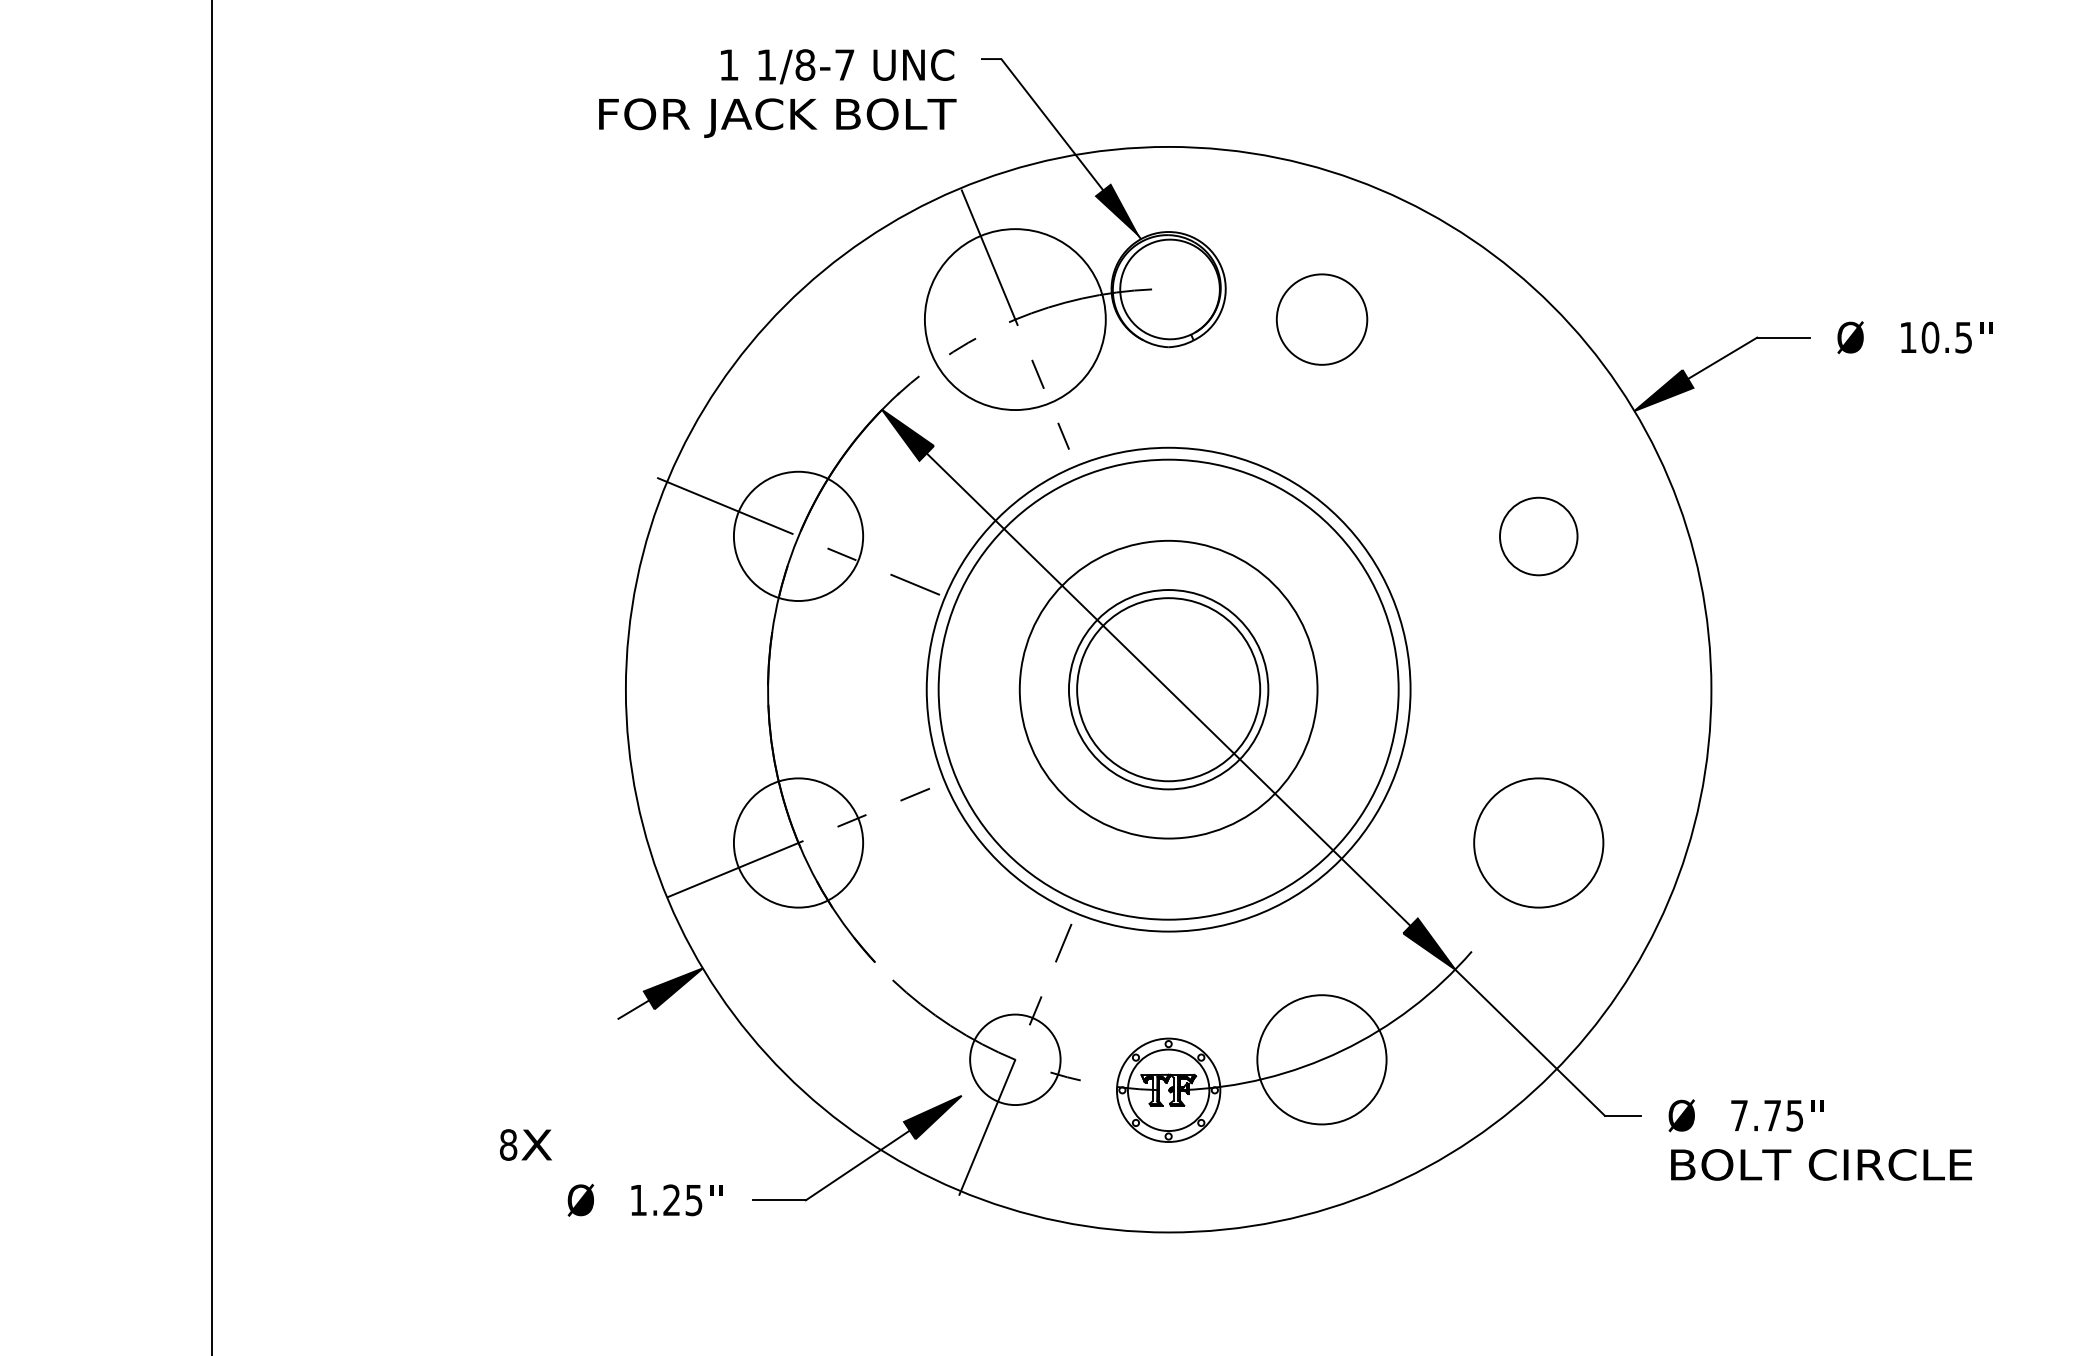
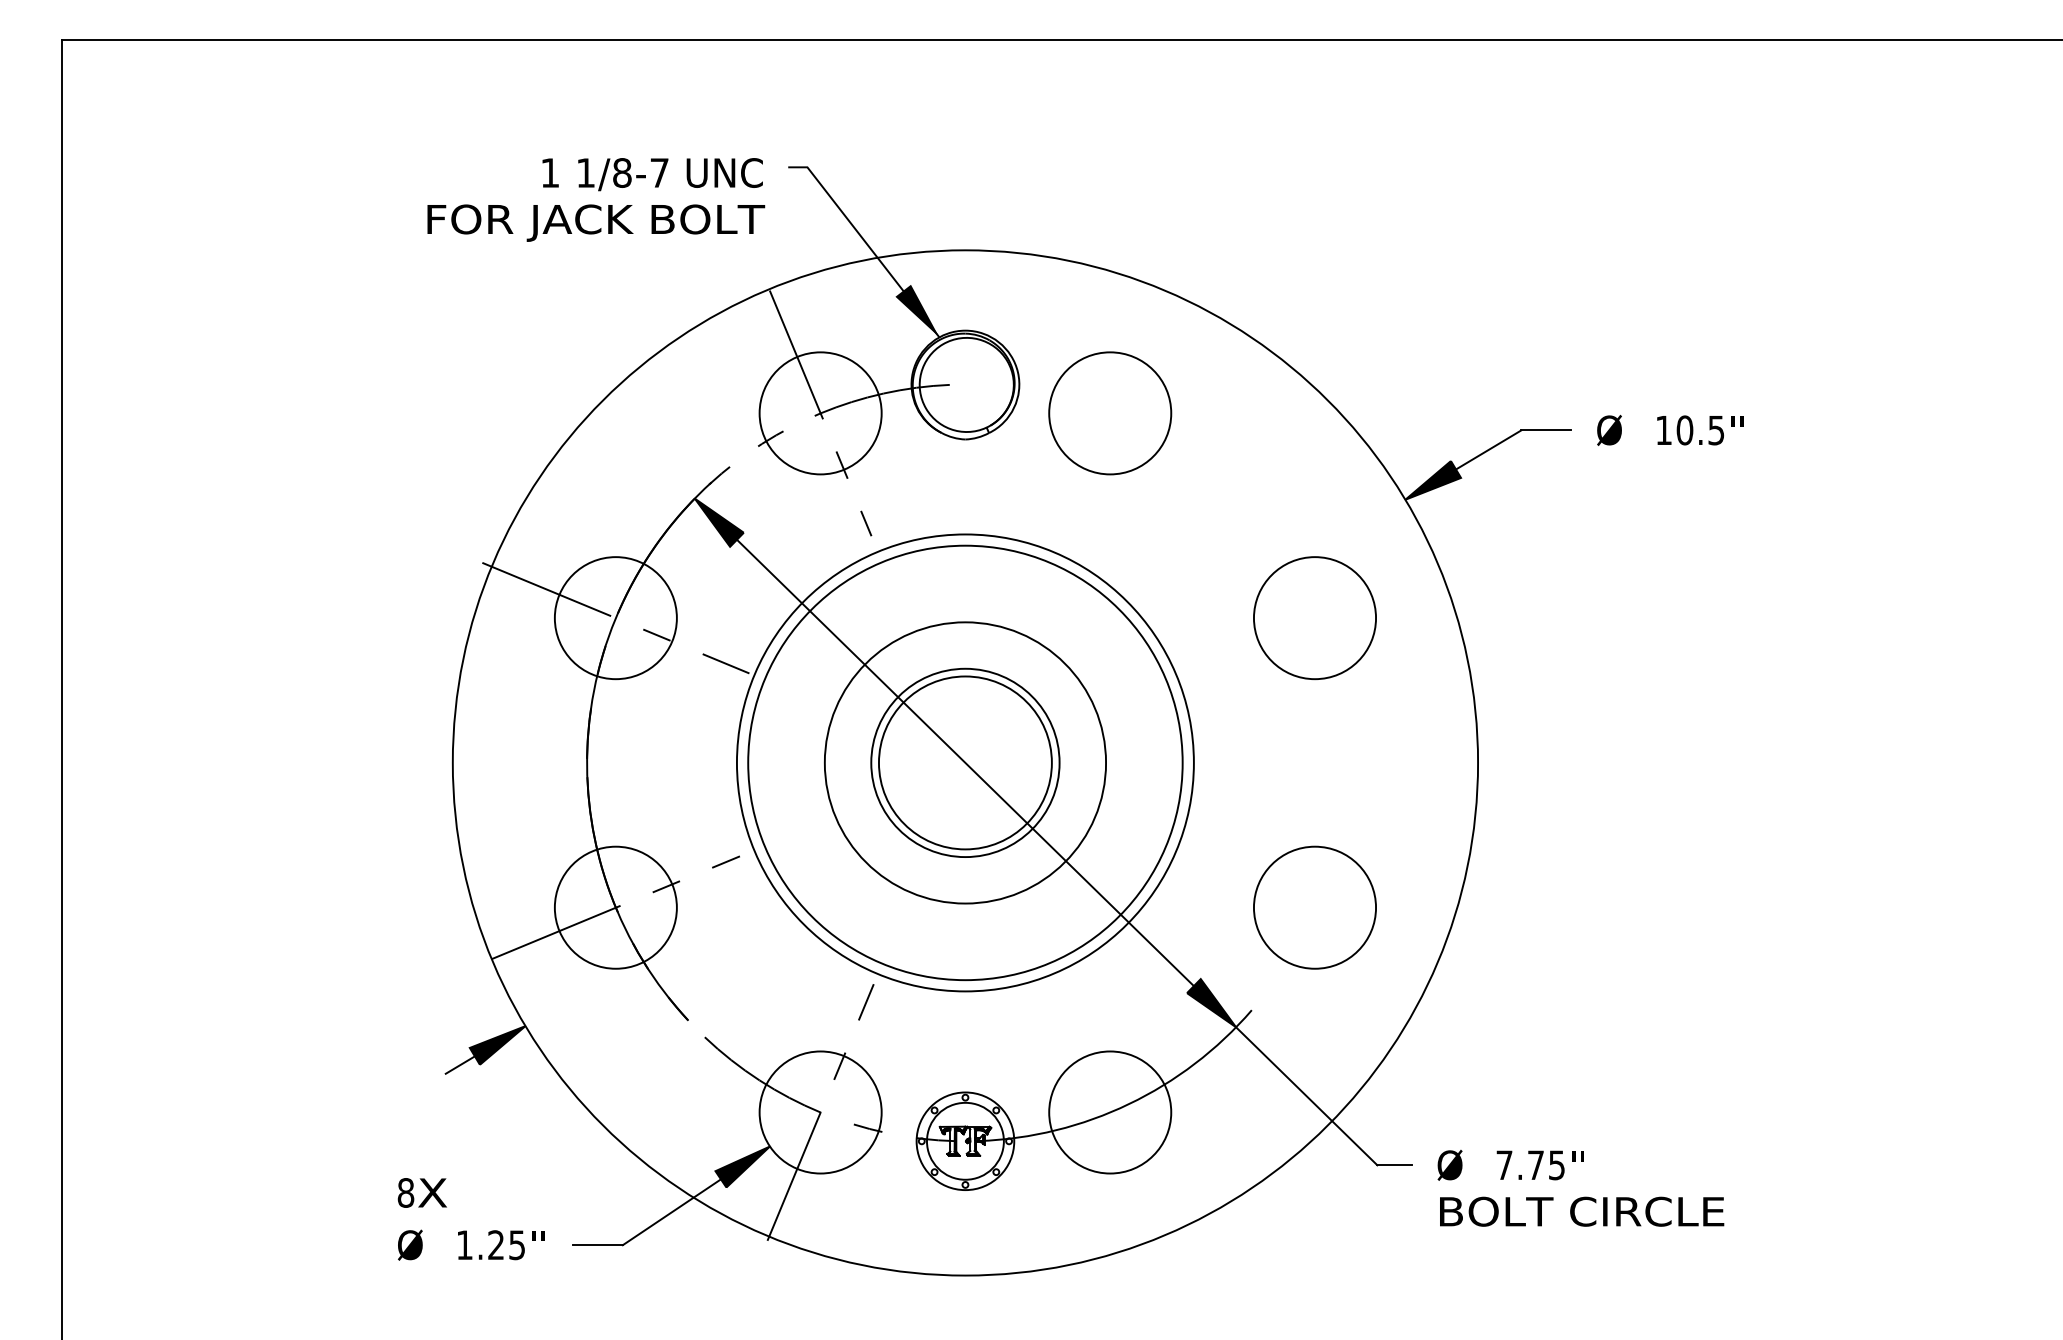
circle: (1015, 319) -> (820, 413), size x0.71
circle: (1322, 319) -> (1110, 413), size x1.43
circle: (1538, 536) -> (1314, 618), size x1.67
circle: (1015, 1059) -> (820, 1112), size x1.43
text: (524, 1144) -> (421, 1192), moved

